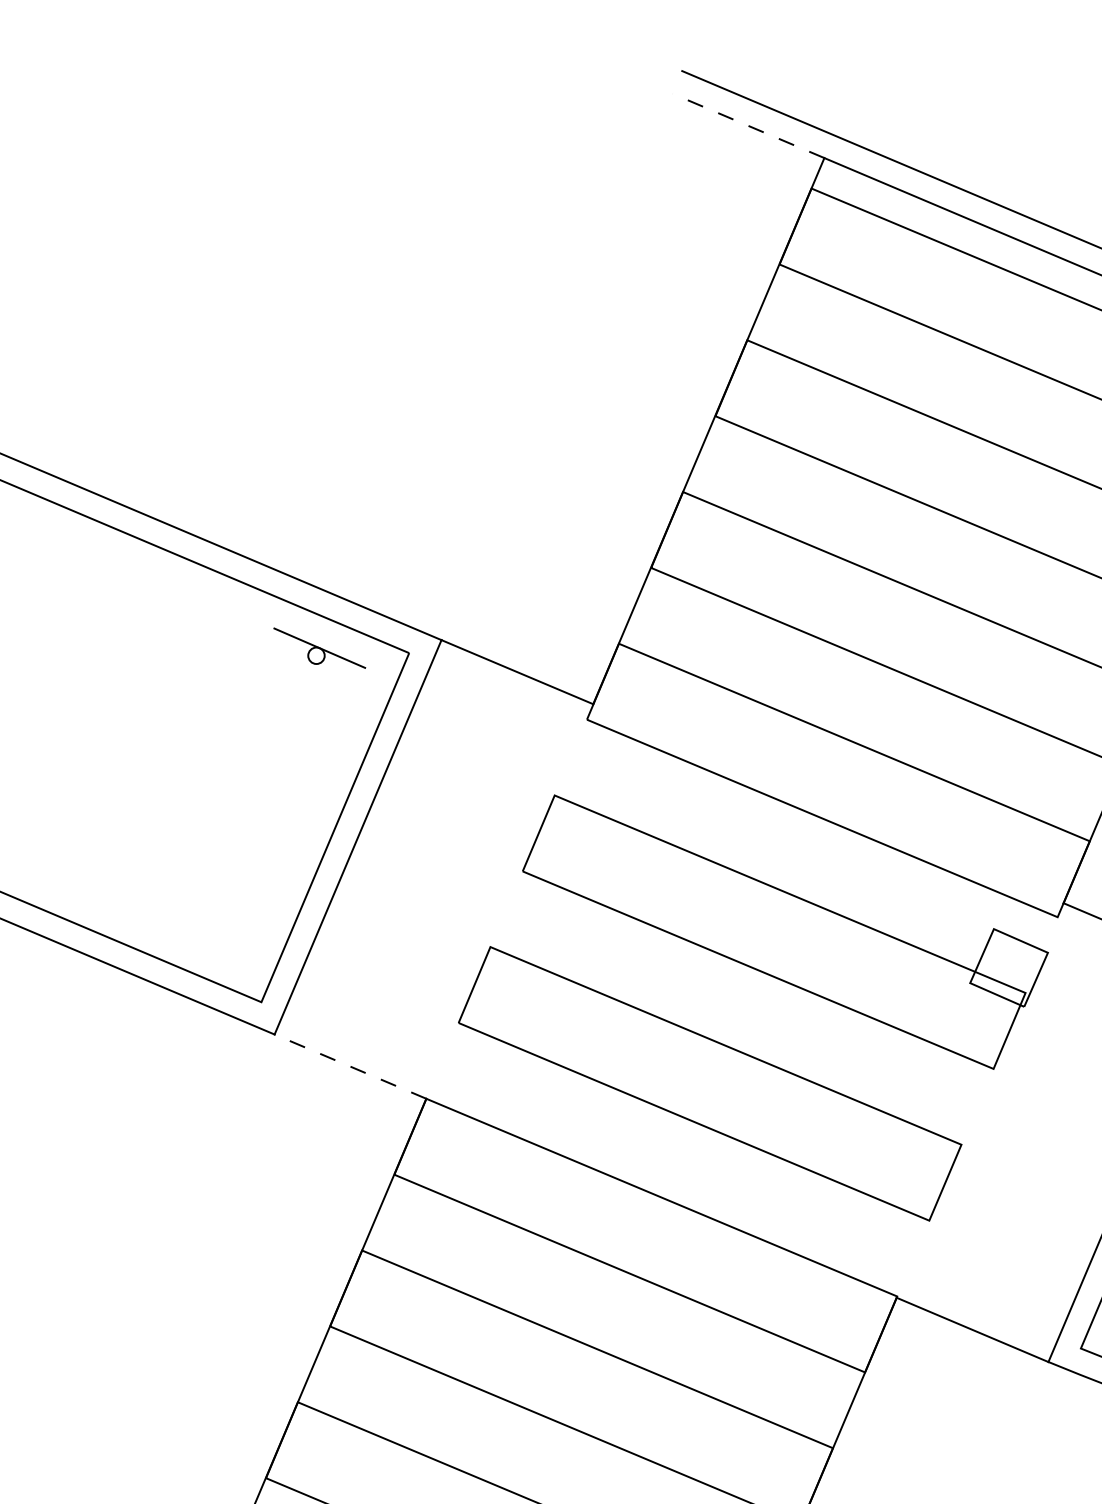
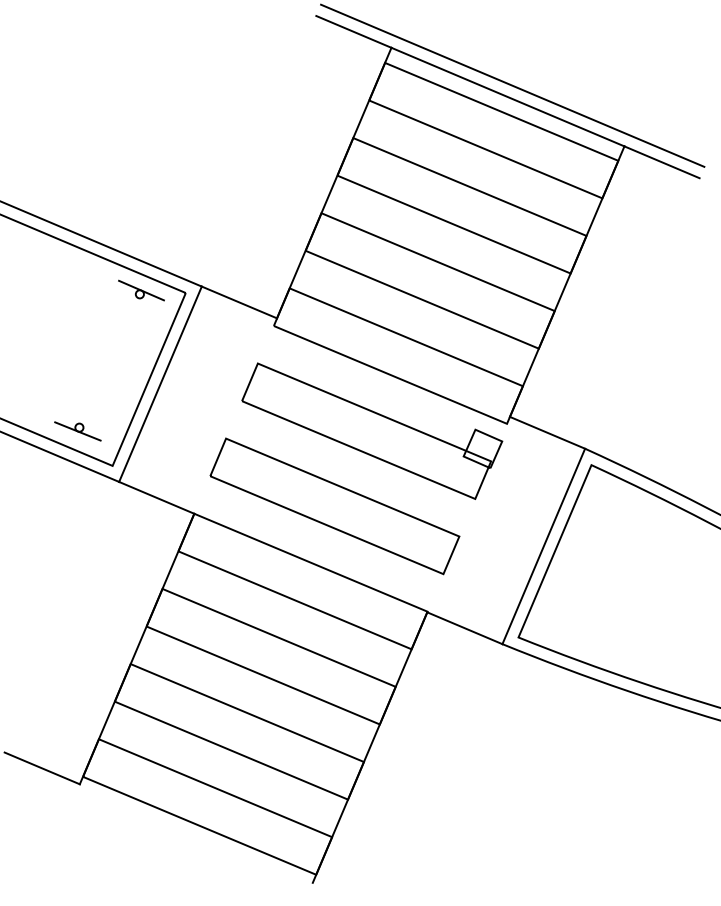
line: (747, 125) -> (353, 31), dashed -> solid
part: (190, 932) -> (77, 431), added
line: (349, 1065) -> (156, 497), dashed -> solid

